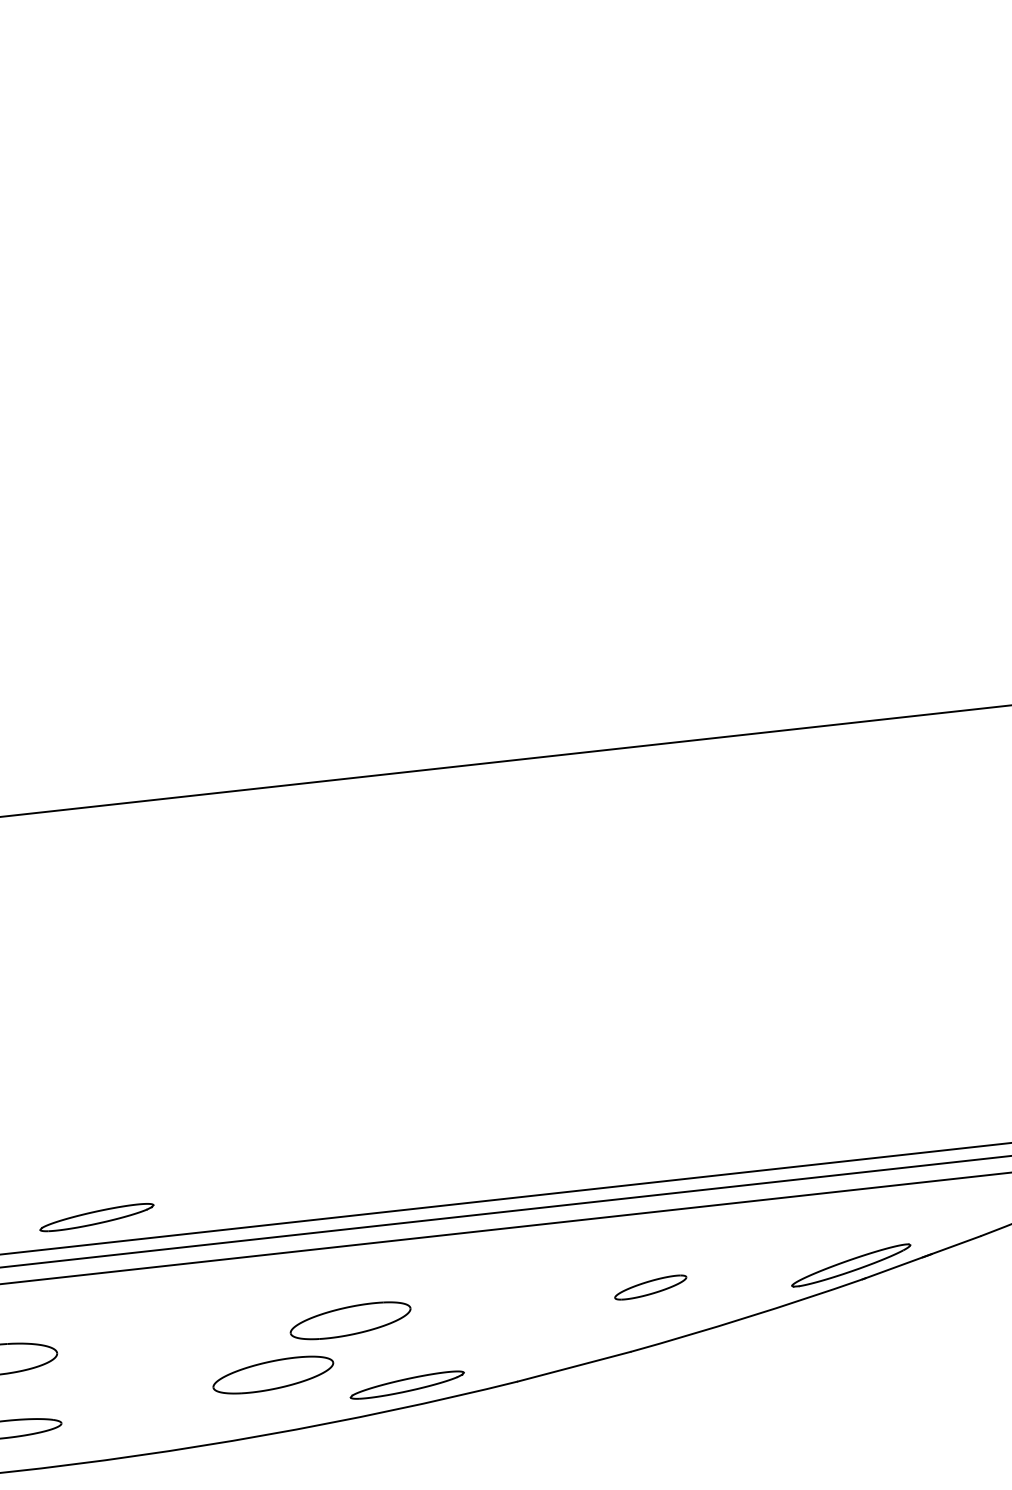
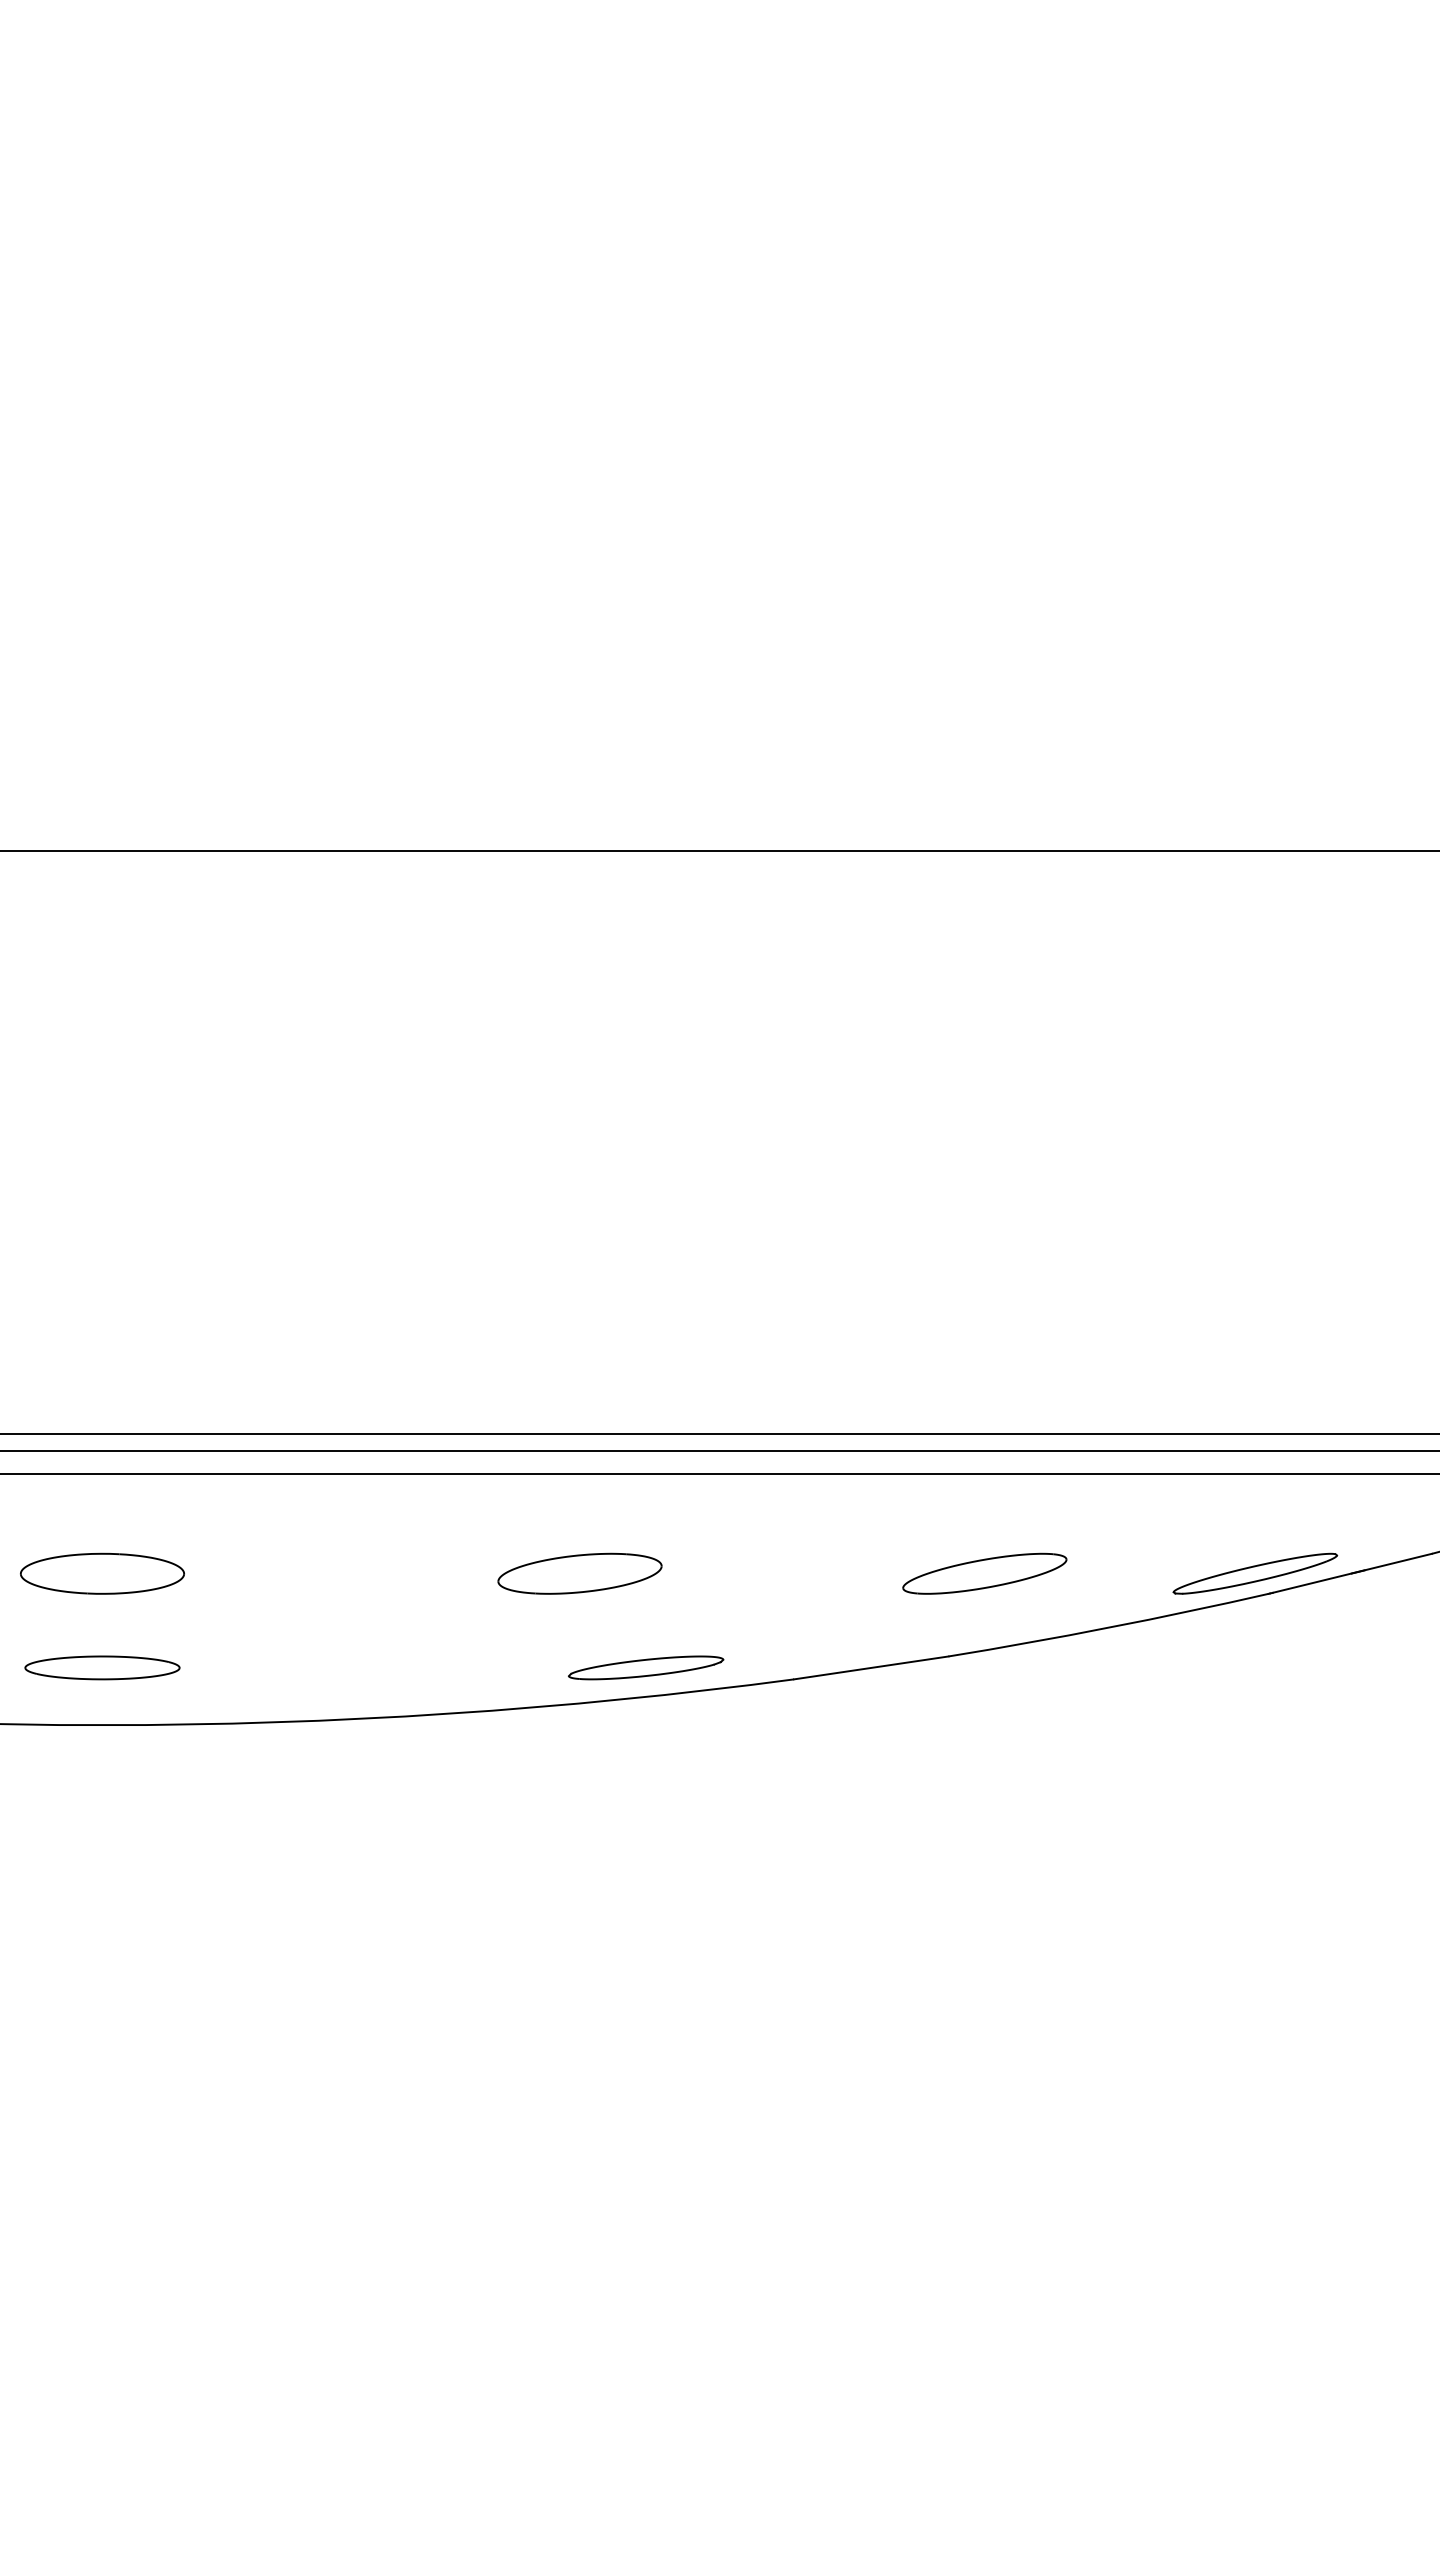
part: (97, 1217) -> (257, 1398), removed
part: (650, 1287) -> (984, 1573), size x1.67
part: (272, 1374) -> (468, 1634), removed

